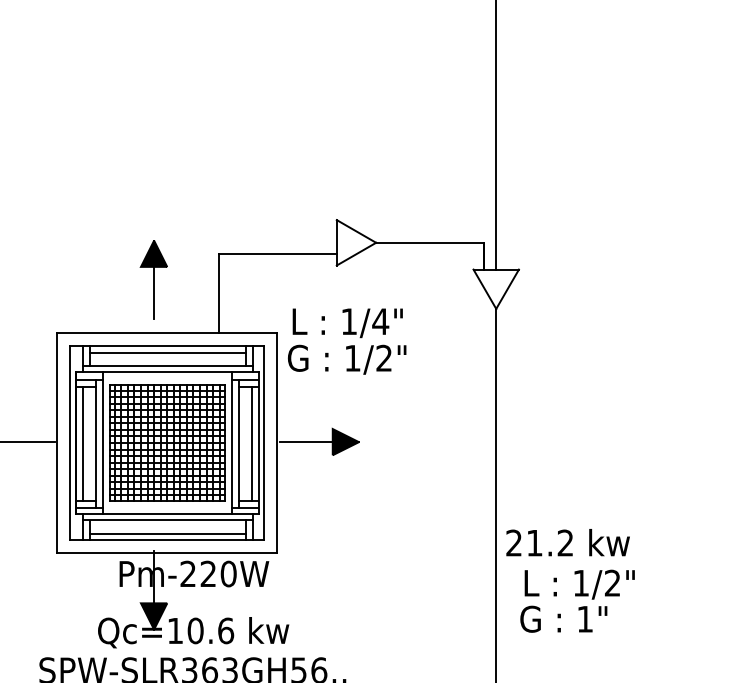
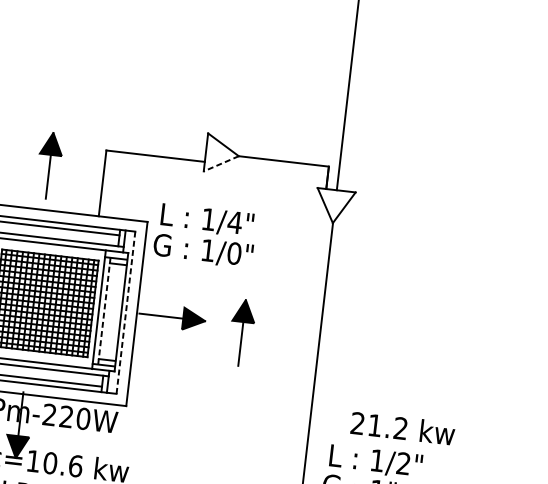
line: (356, 254) -> (221, 164), solid -> dashed
text: (384, 357) -> (234, 252), 1/2" -> 1/0"
line: (251, 443) -> (115, 311), removed
line: (264, 443) -> (126, 313), solid -> dashed
line: (238, 444) -> (104, 311), solid -> dashed
part: (403, 450) -> (241, 332), added
text: (567, 542) -> (402, 428), moved

